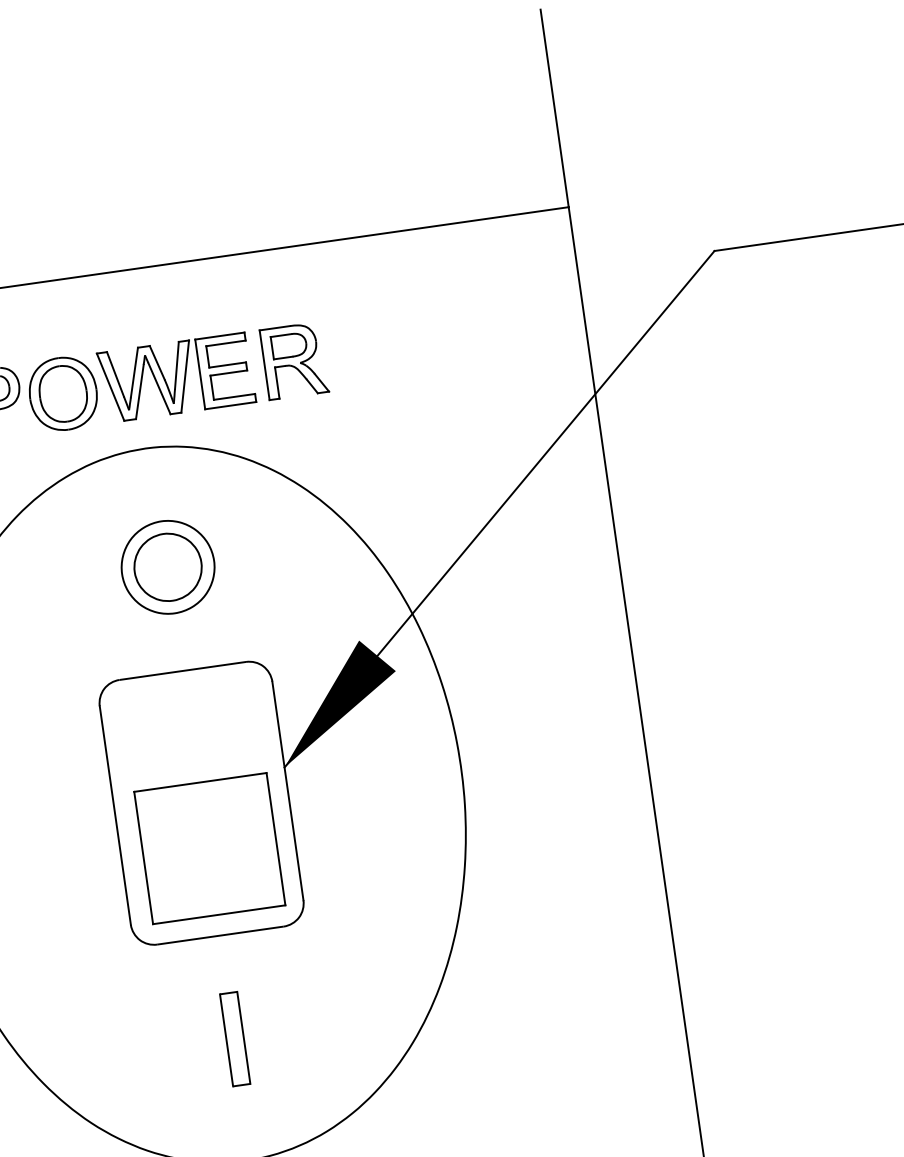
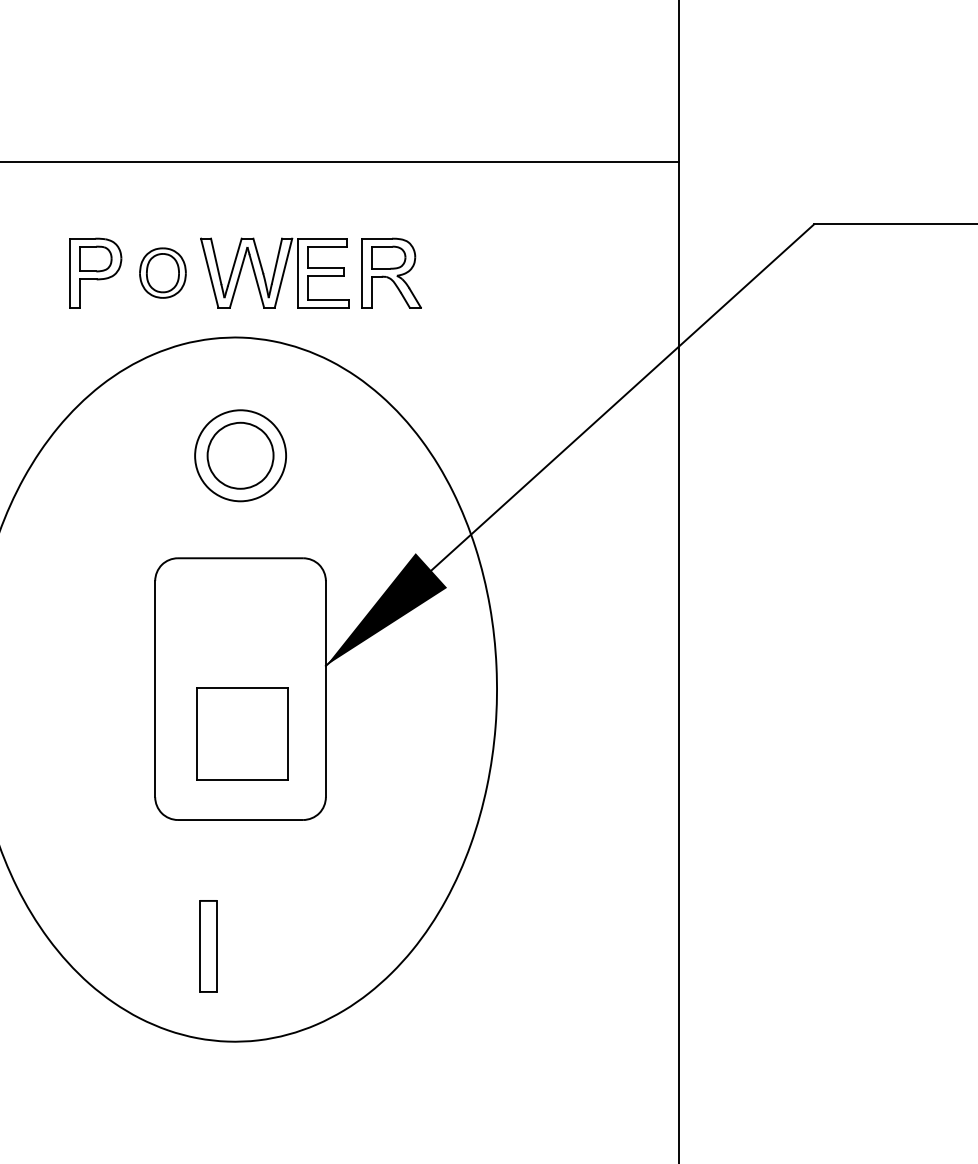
part: (62, 393) -> (162, 272), size x0.7
part: (210, 848) -> (242, 734), size x0.7
part: (235, 1039) -> (208, 946), moved

